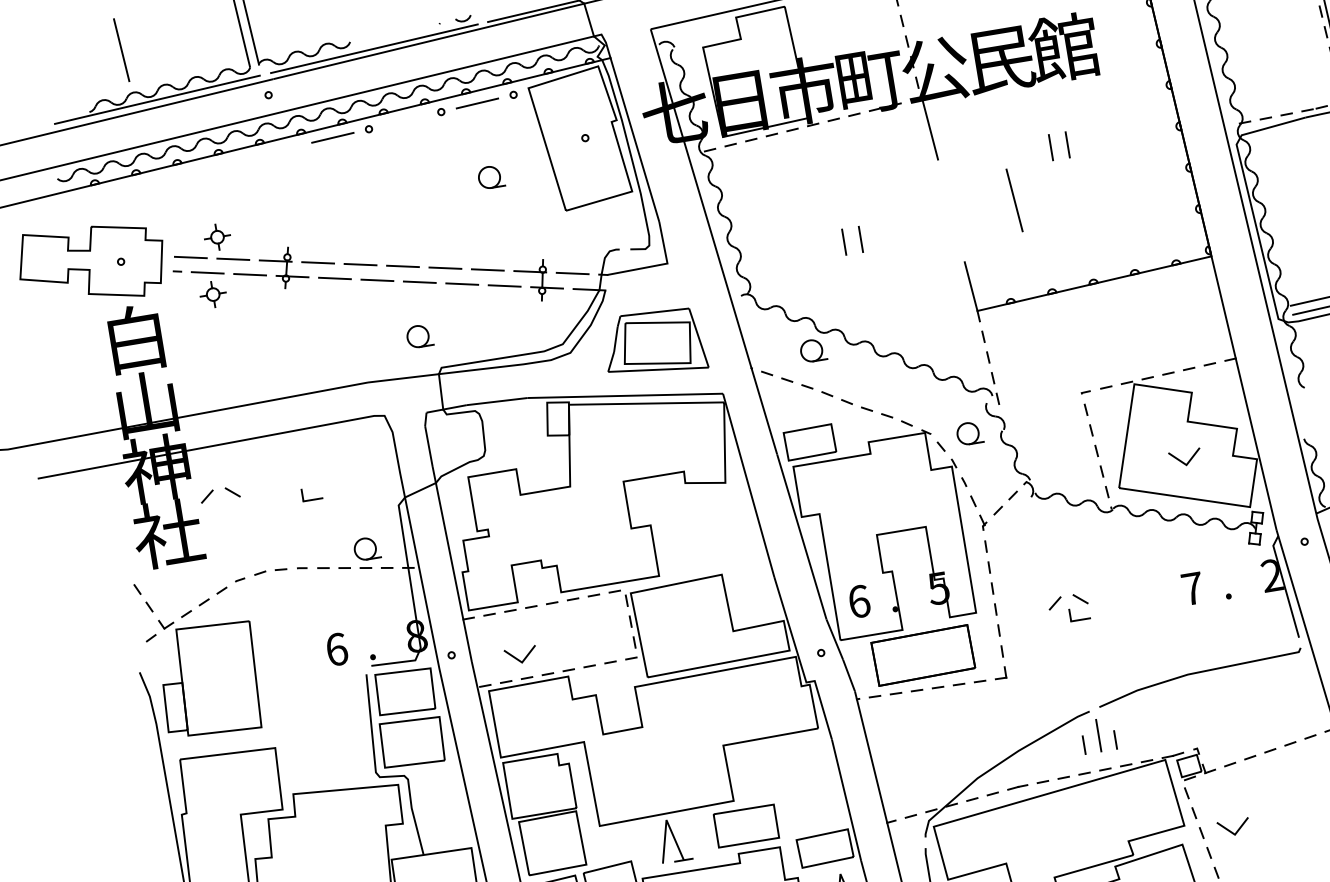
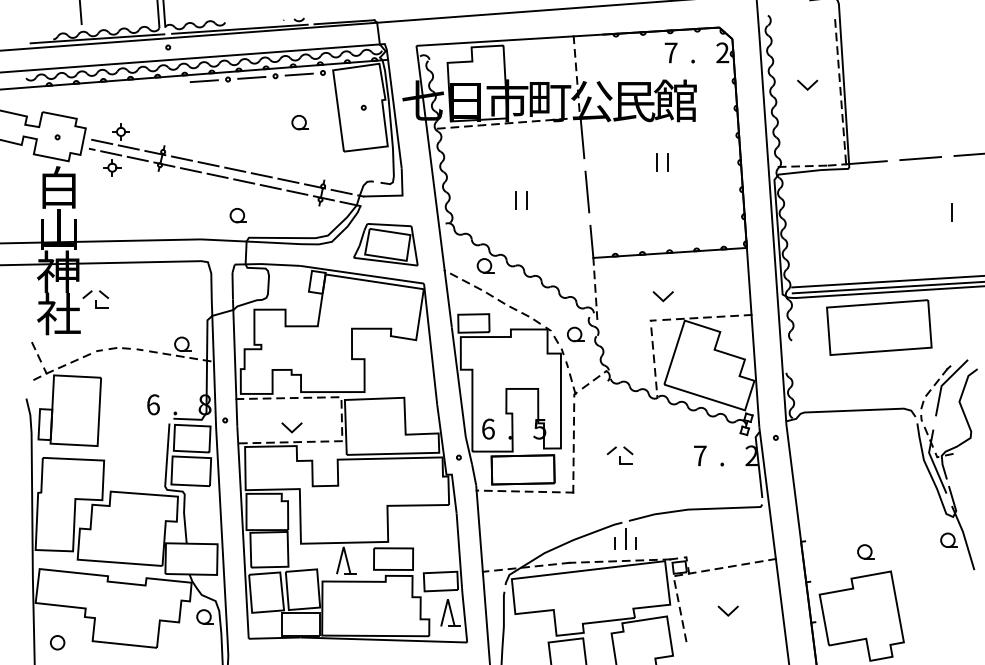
line: (404, 120) -> (251, 77), added
line: (1014, 199) -> (587, 191), moved
line: (1181, 460) -> (660, 297), moved
part: (311, 494) -> (101, 304), moved
line: (517, 657) -> (289, 428), moved
line: (1229, 828) -> (725, 611), moved

